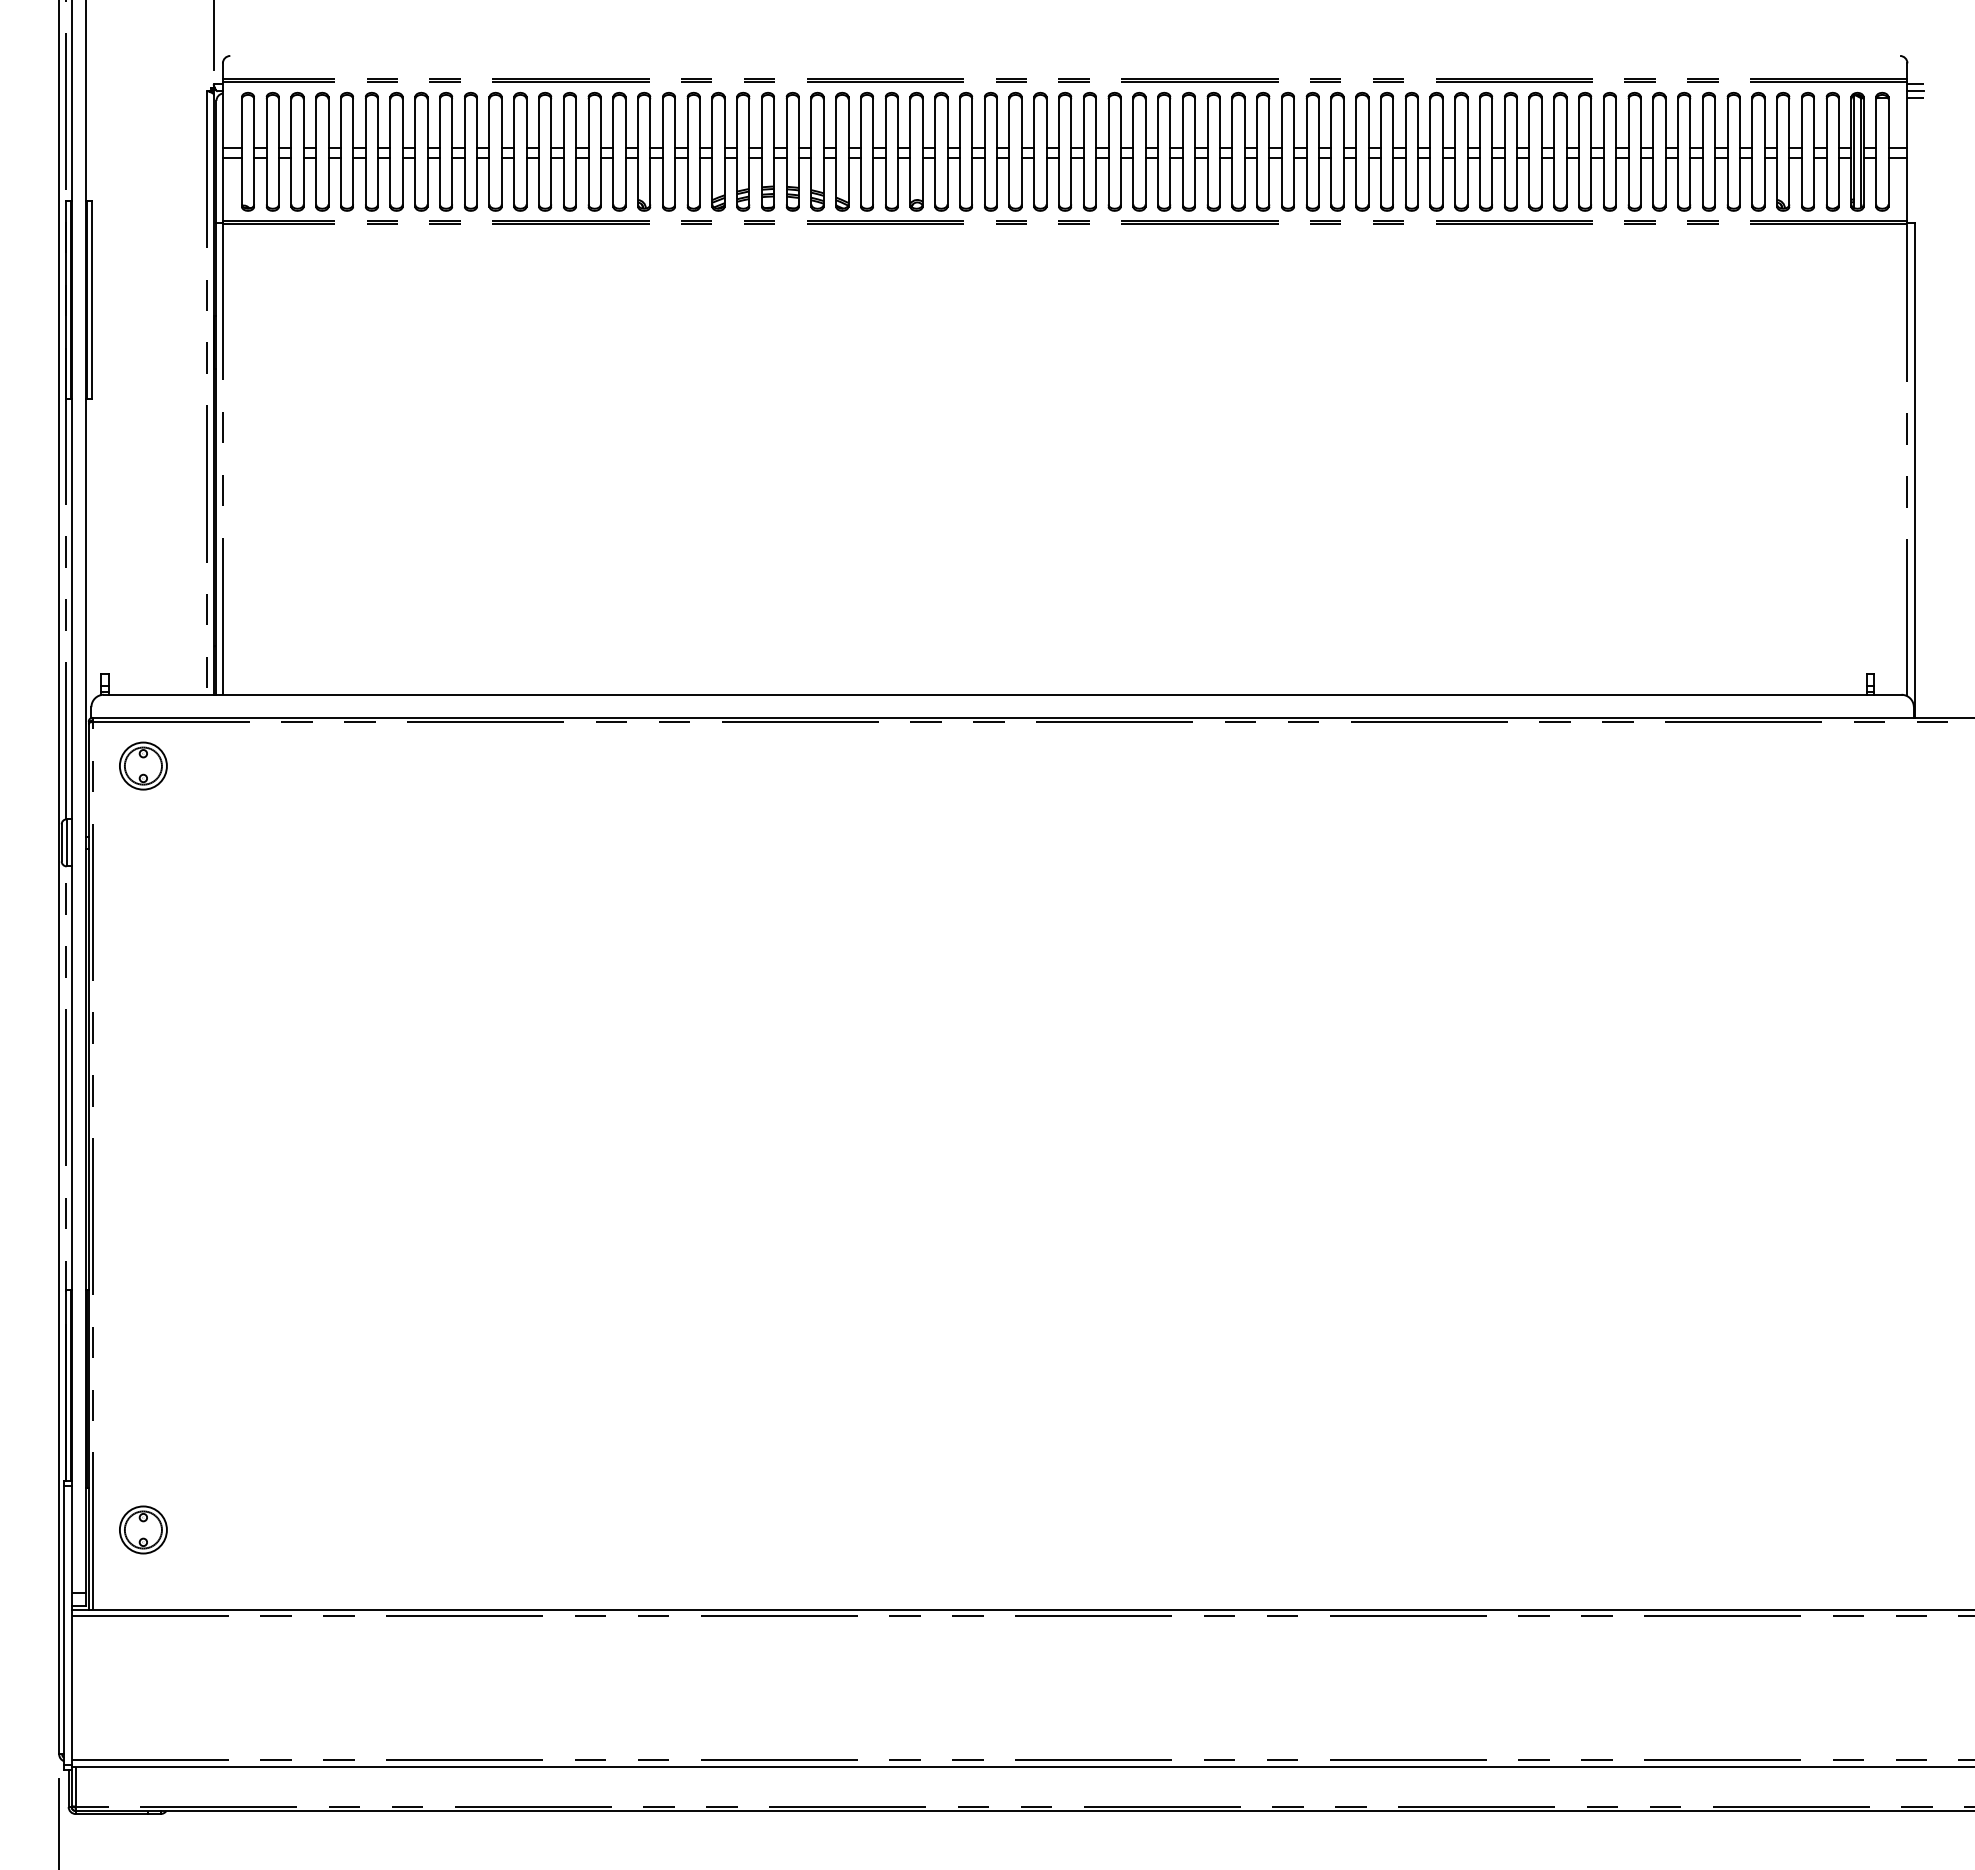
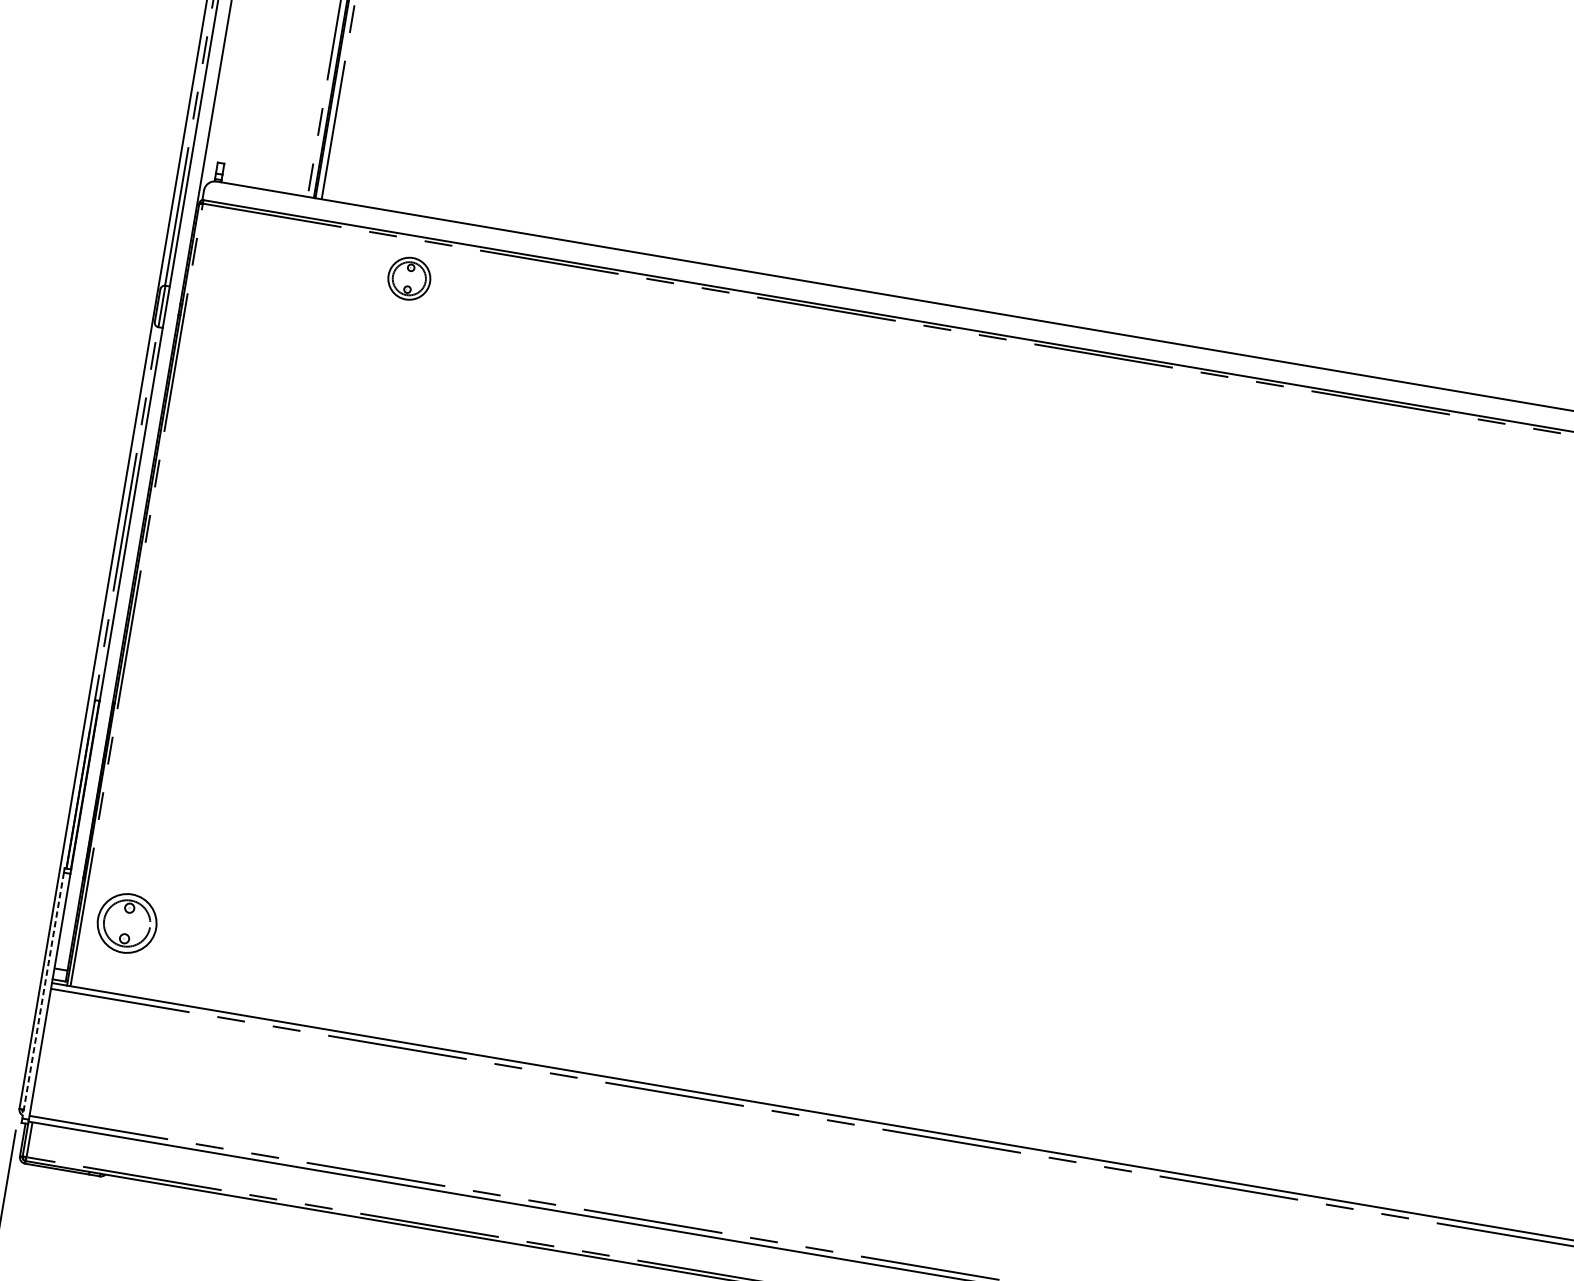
part: (143, 765) -> (409, 278), moved
part: (143, 1529) -> (127, 923), size x1.4
line: (64, 1625) -> (43, 995), solid -> dashed

